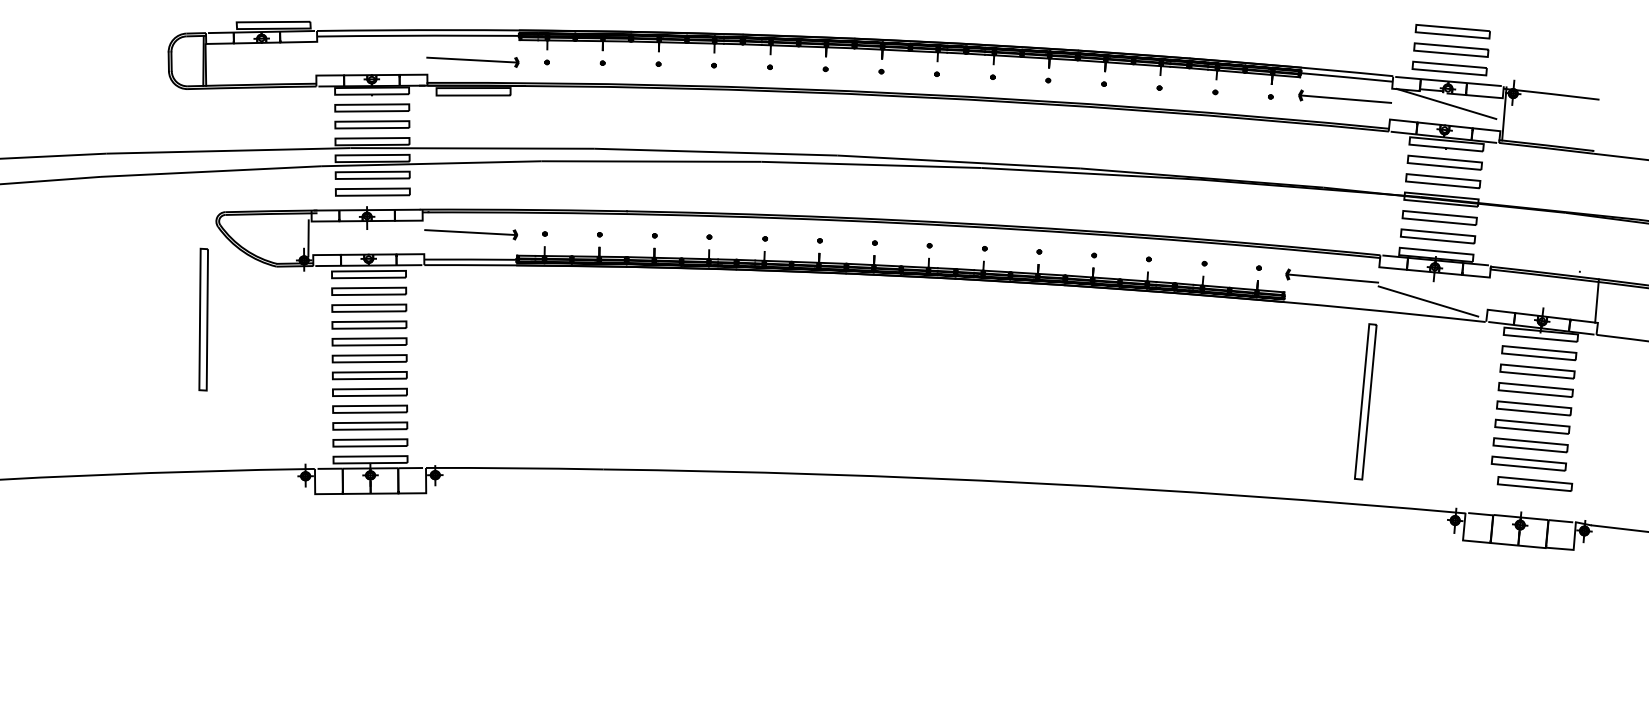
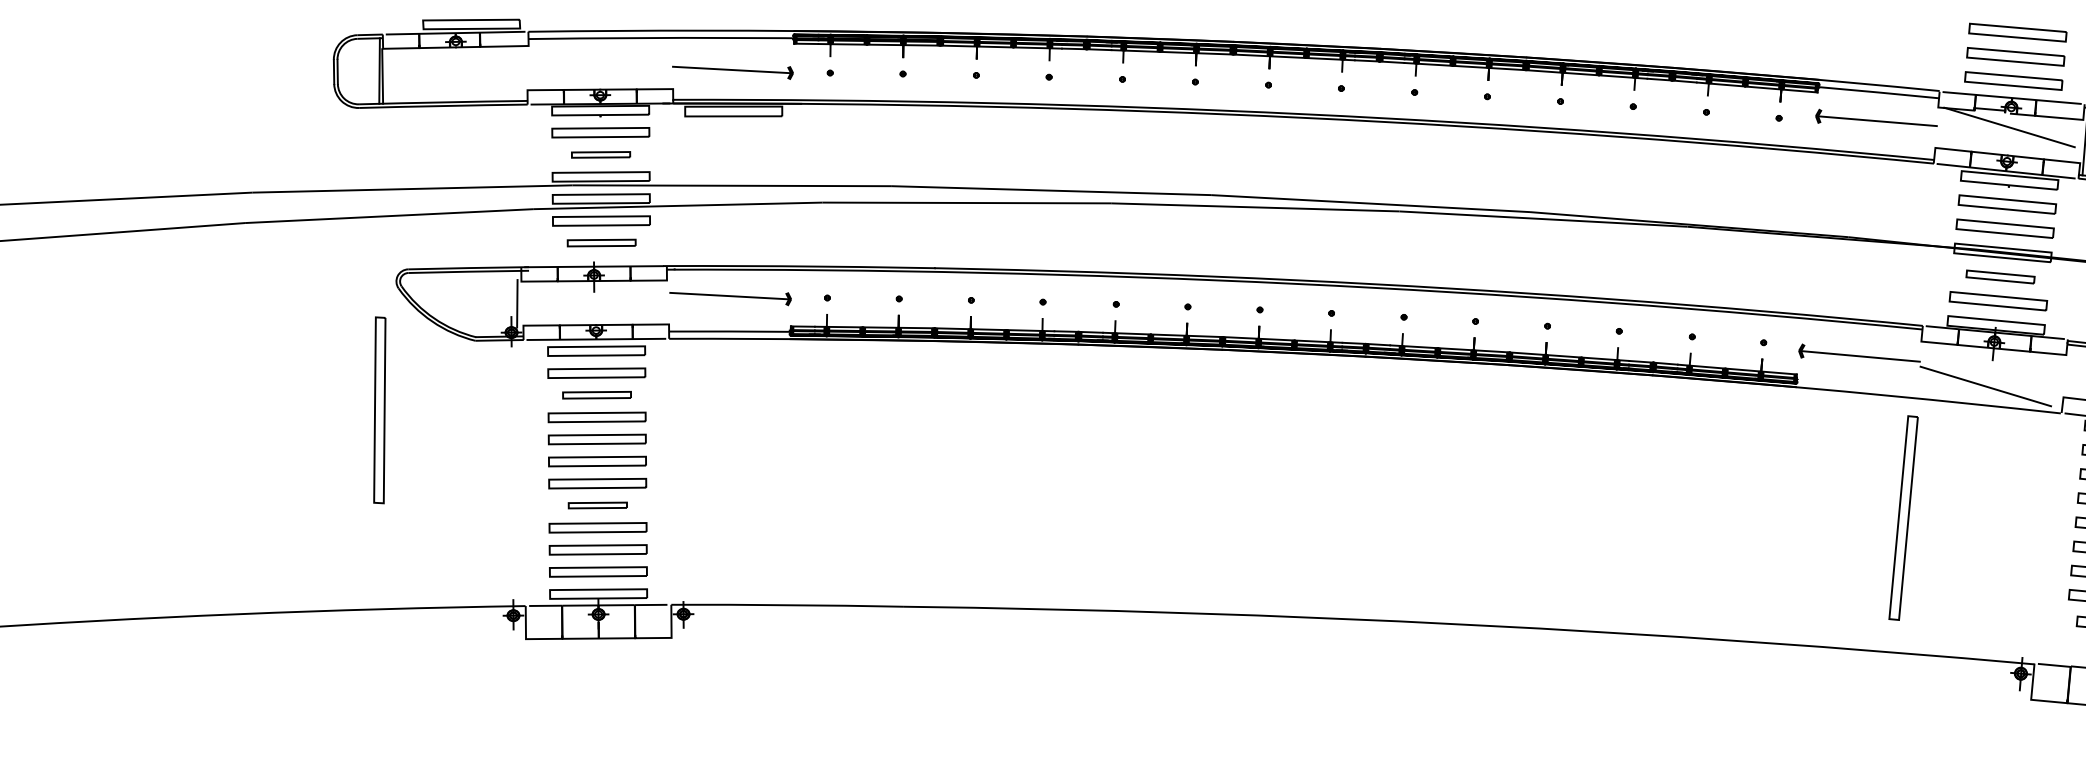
part: (372, 124) -> (601, 154), size x0.6
part: (372, 191) -> (601, 242), size x0.7
part: (1439, 217) -> (2000, 276), size x0.7
part: (369, 307) -> (597, 394), size x0.7
part: (369, 391) -> (597, 504), size x0.6

